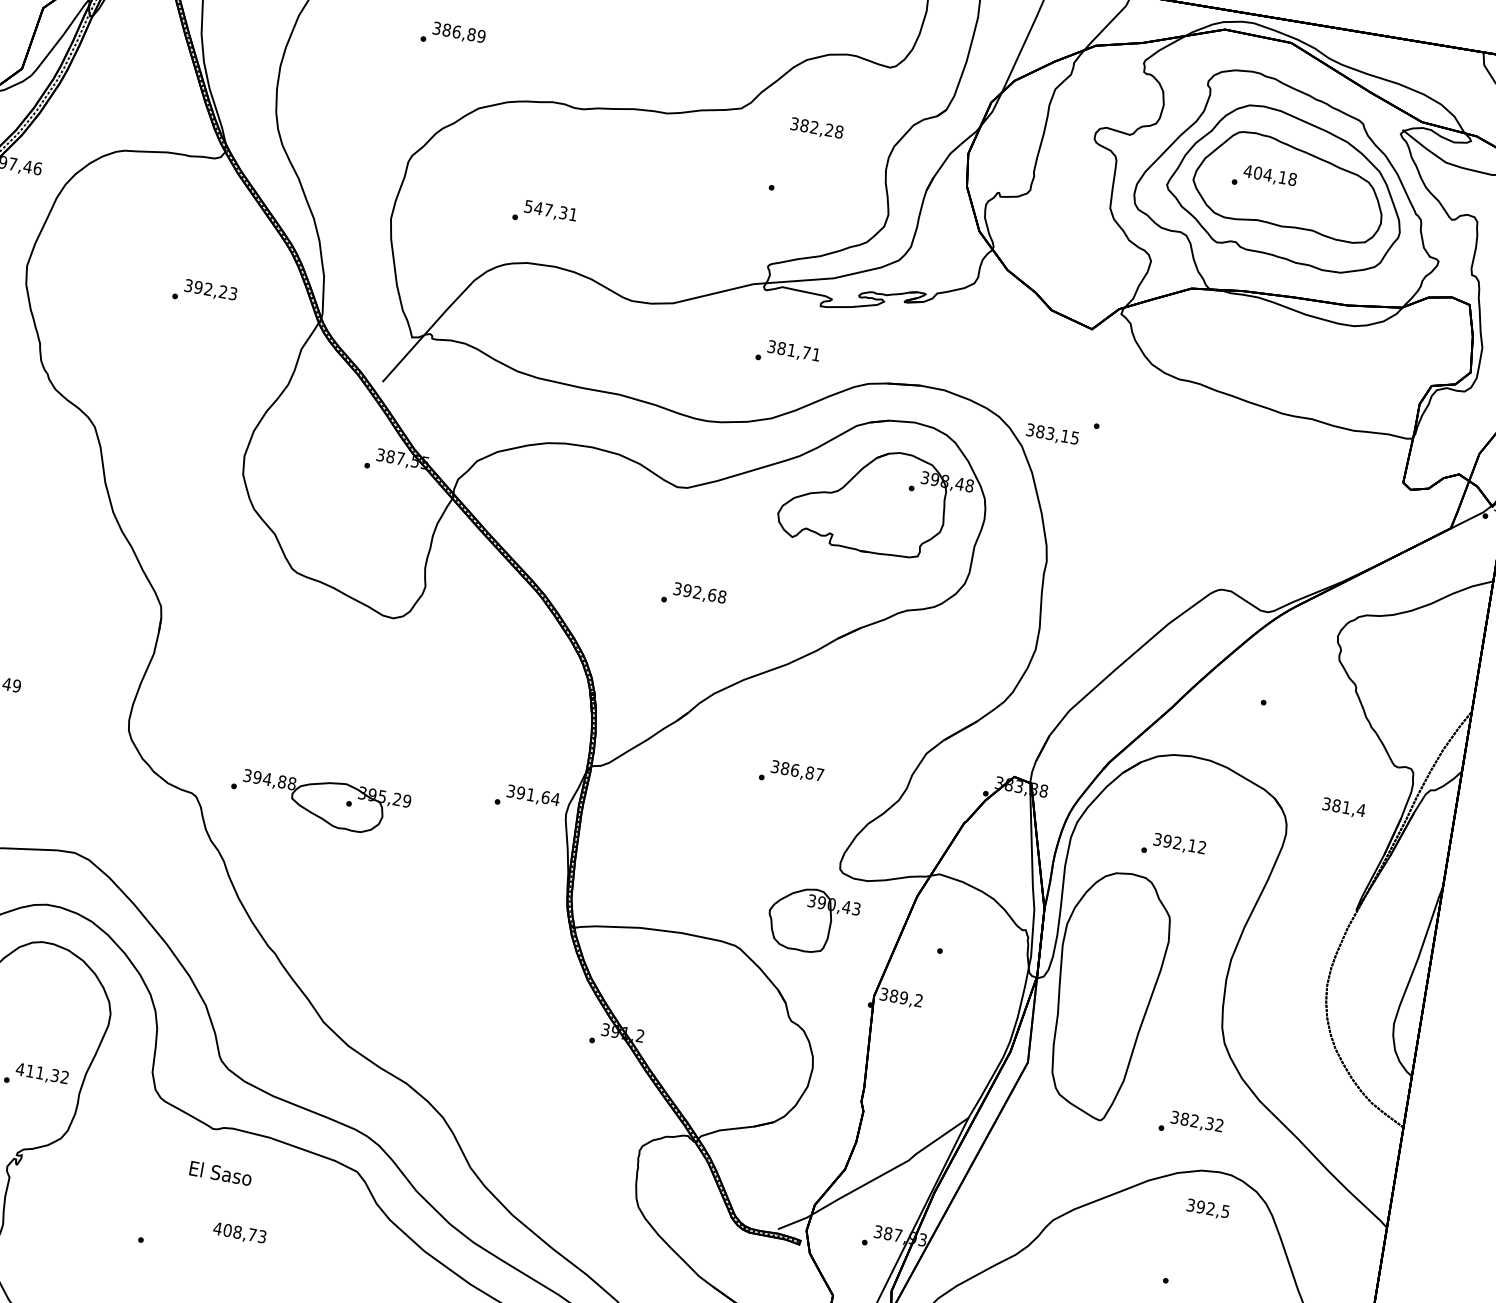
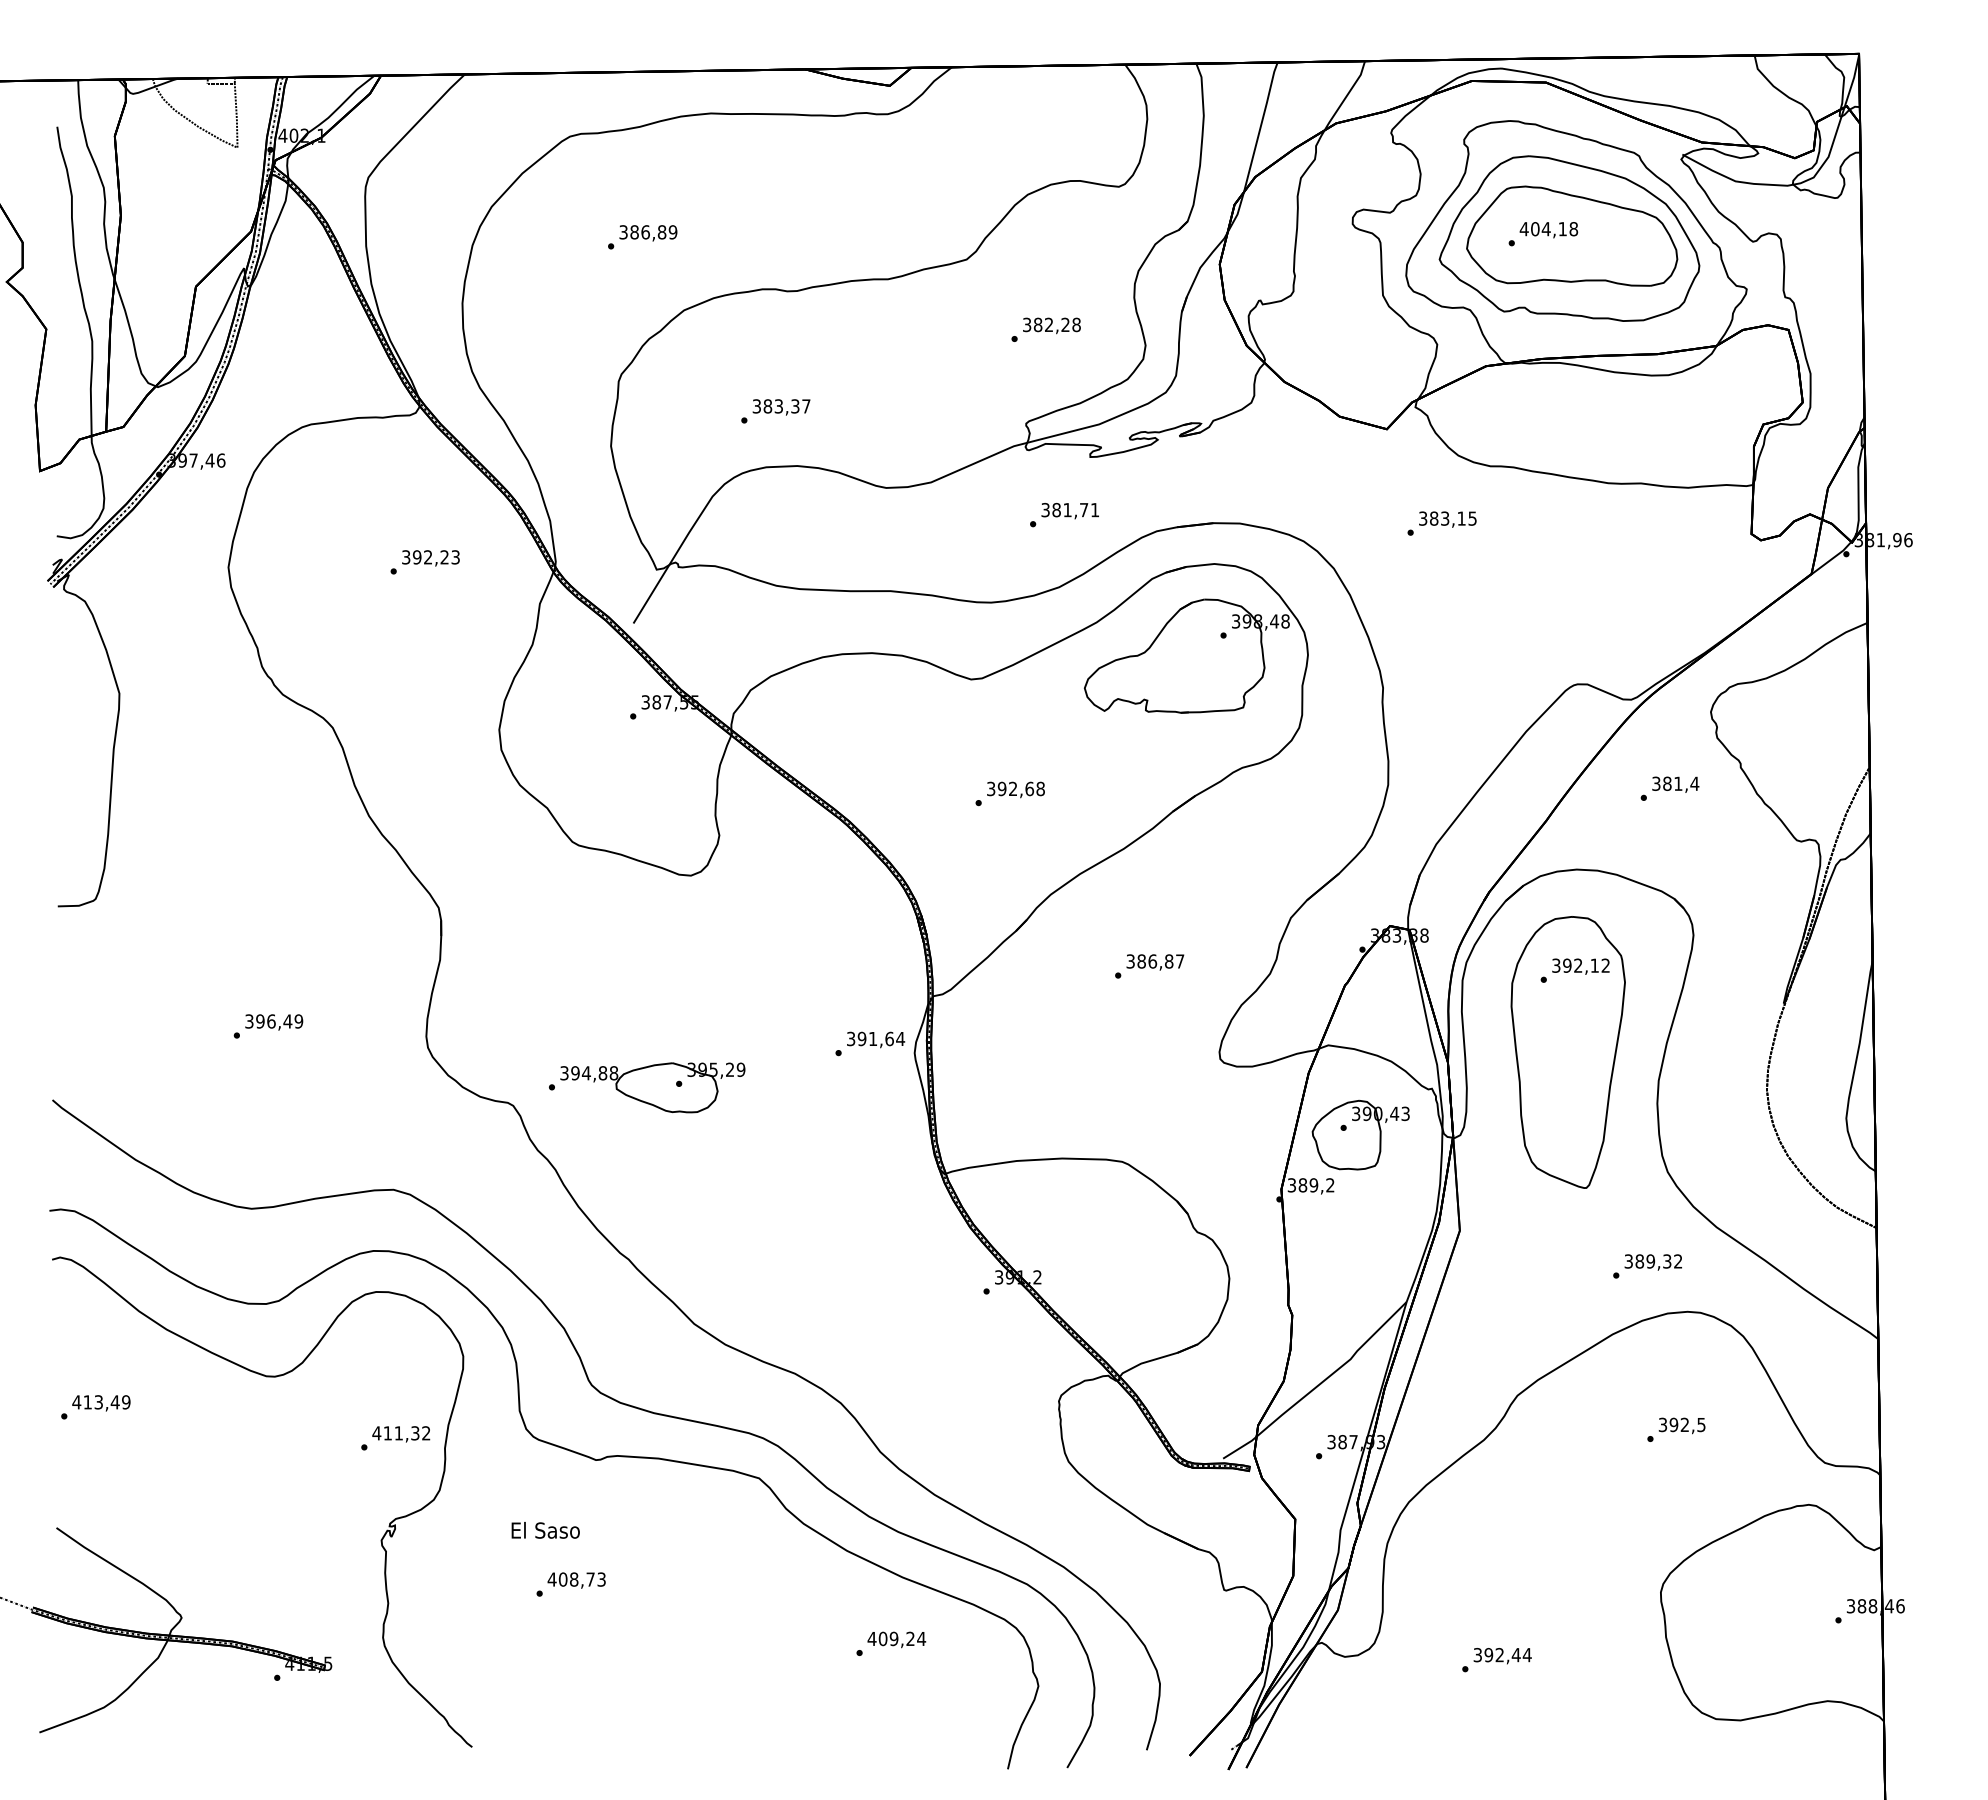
text: (816, 128) -> (1051, 325), moved
text: (550, 210) -> (781, 406), 547,31 -> 383,37
text: (1052, 434) -> (1447, 519), moved
text: (1343, 807) -> (1675, 784), moved
part: (812, 920) -> (1360, 1134), moved
part: (1105, 995) -> (1567, 1052), moved
text: (1194, 1121) -> (1650, 1261), 382,32 -> 389,32
text: (220, 1173) -> (545, 1530), moved
text: (1207, 1208) -> (1681, 1425), moved
text: (239, 1233) -> (576, 1580), moved

